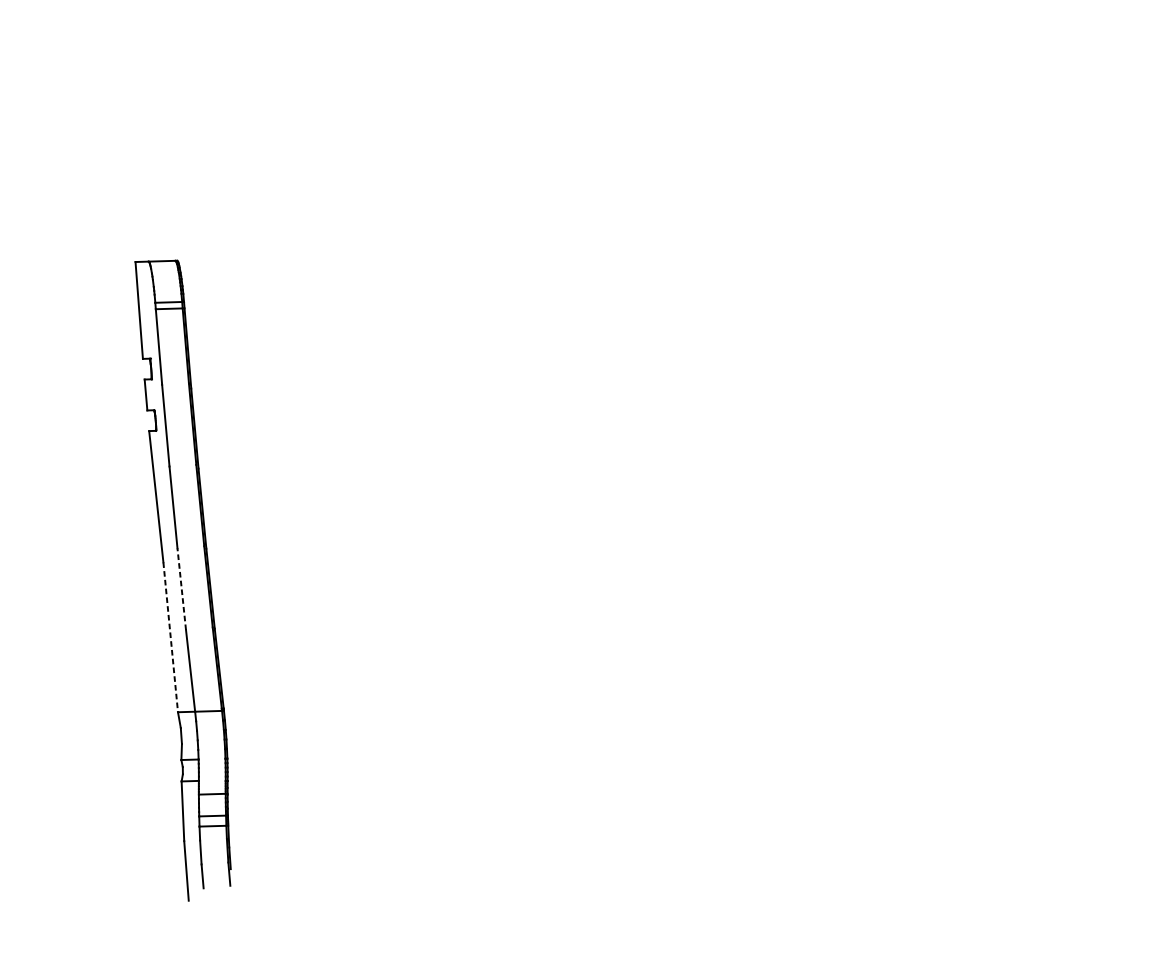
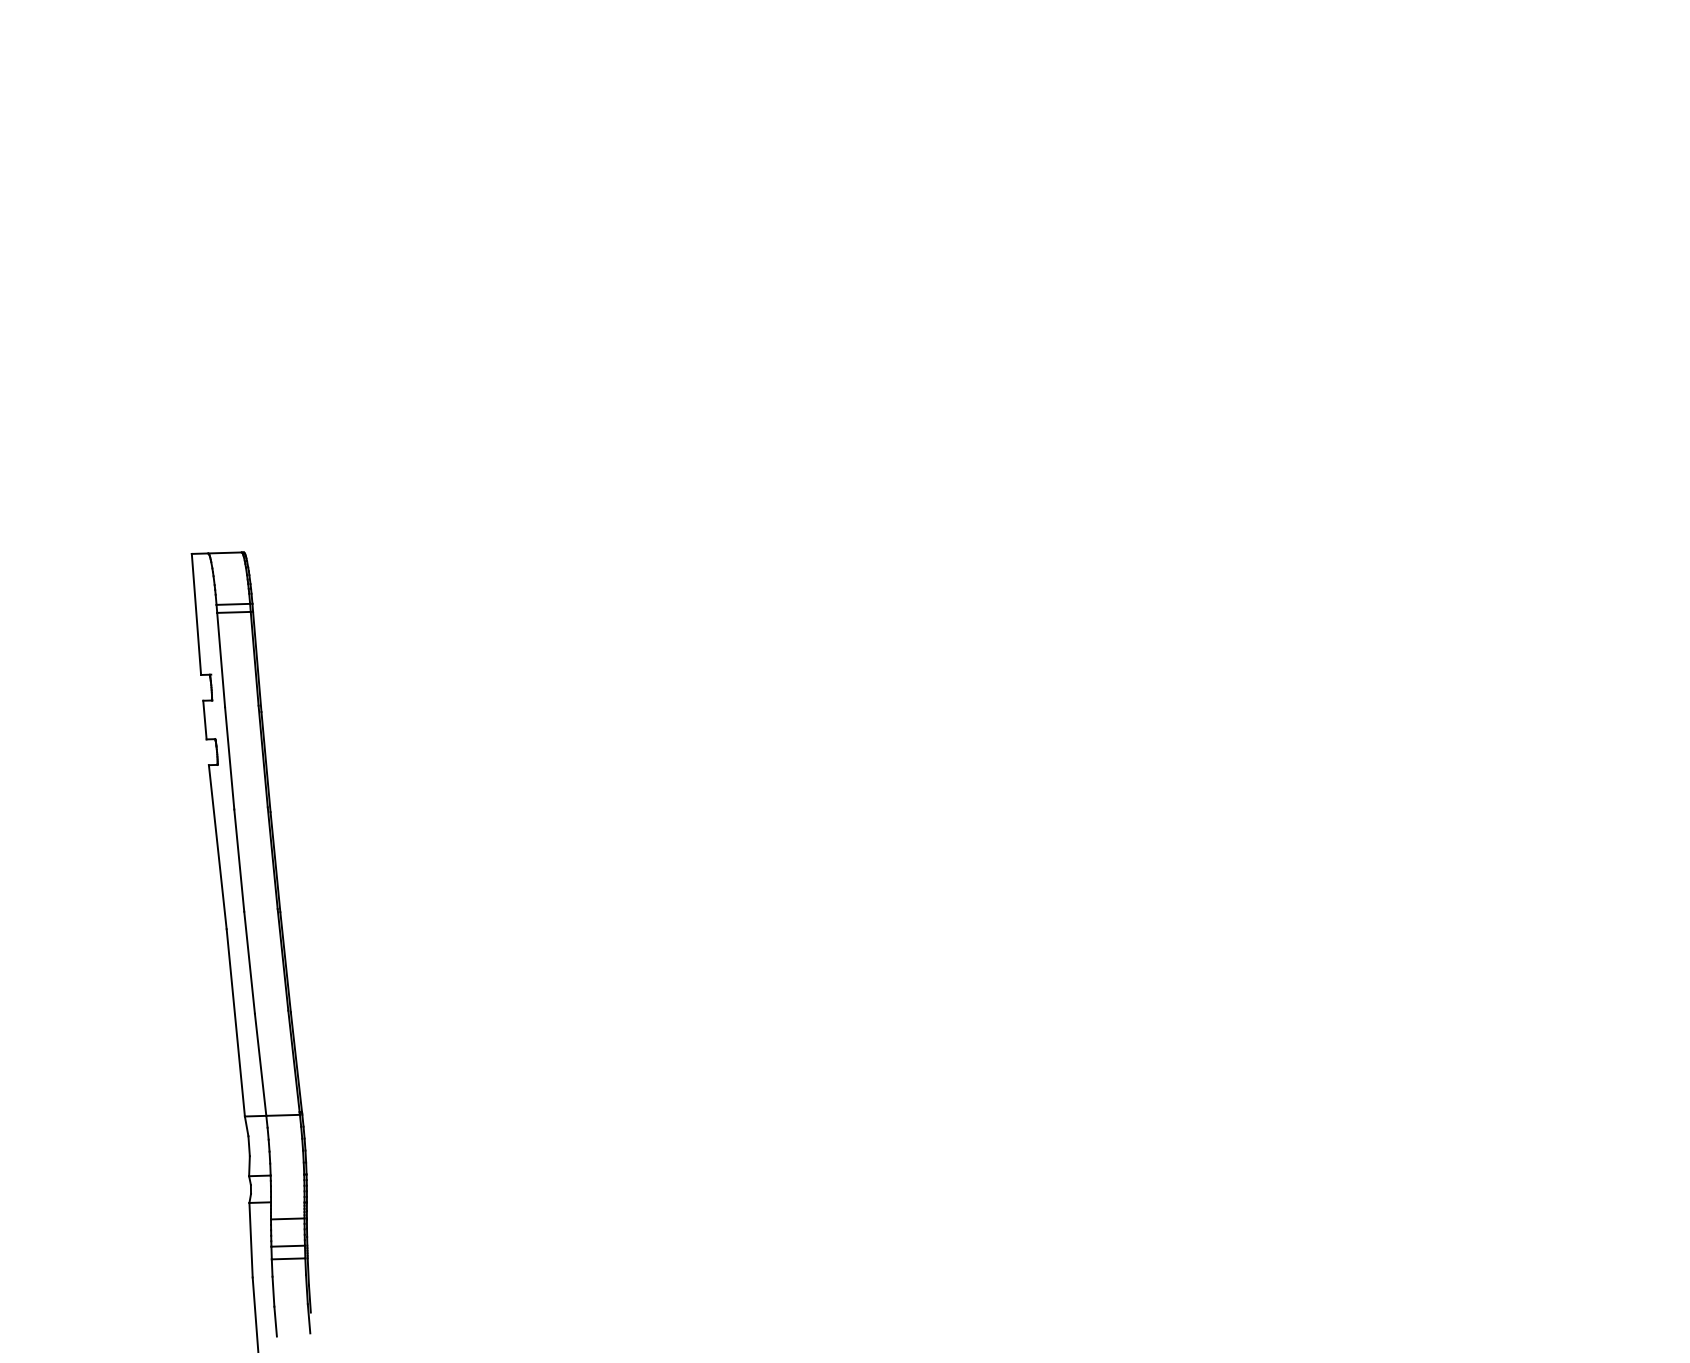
line: (181, 588) -> (249, 962), dashed -> solid
line: (170, 637) -> (235, 1023), dashed -> solid

